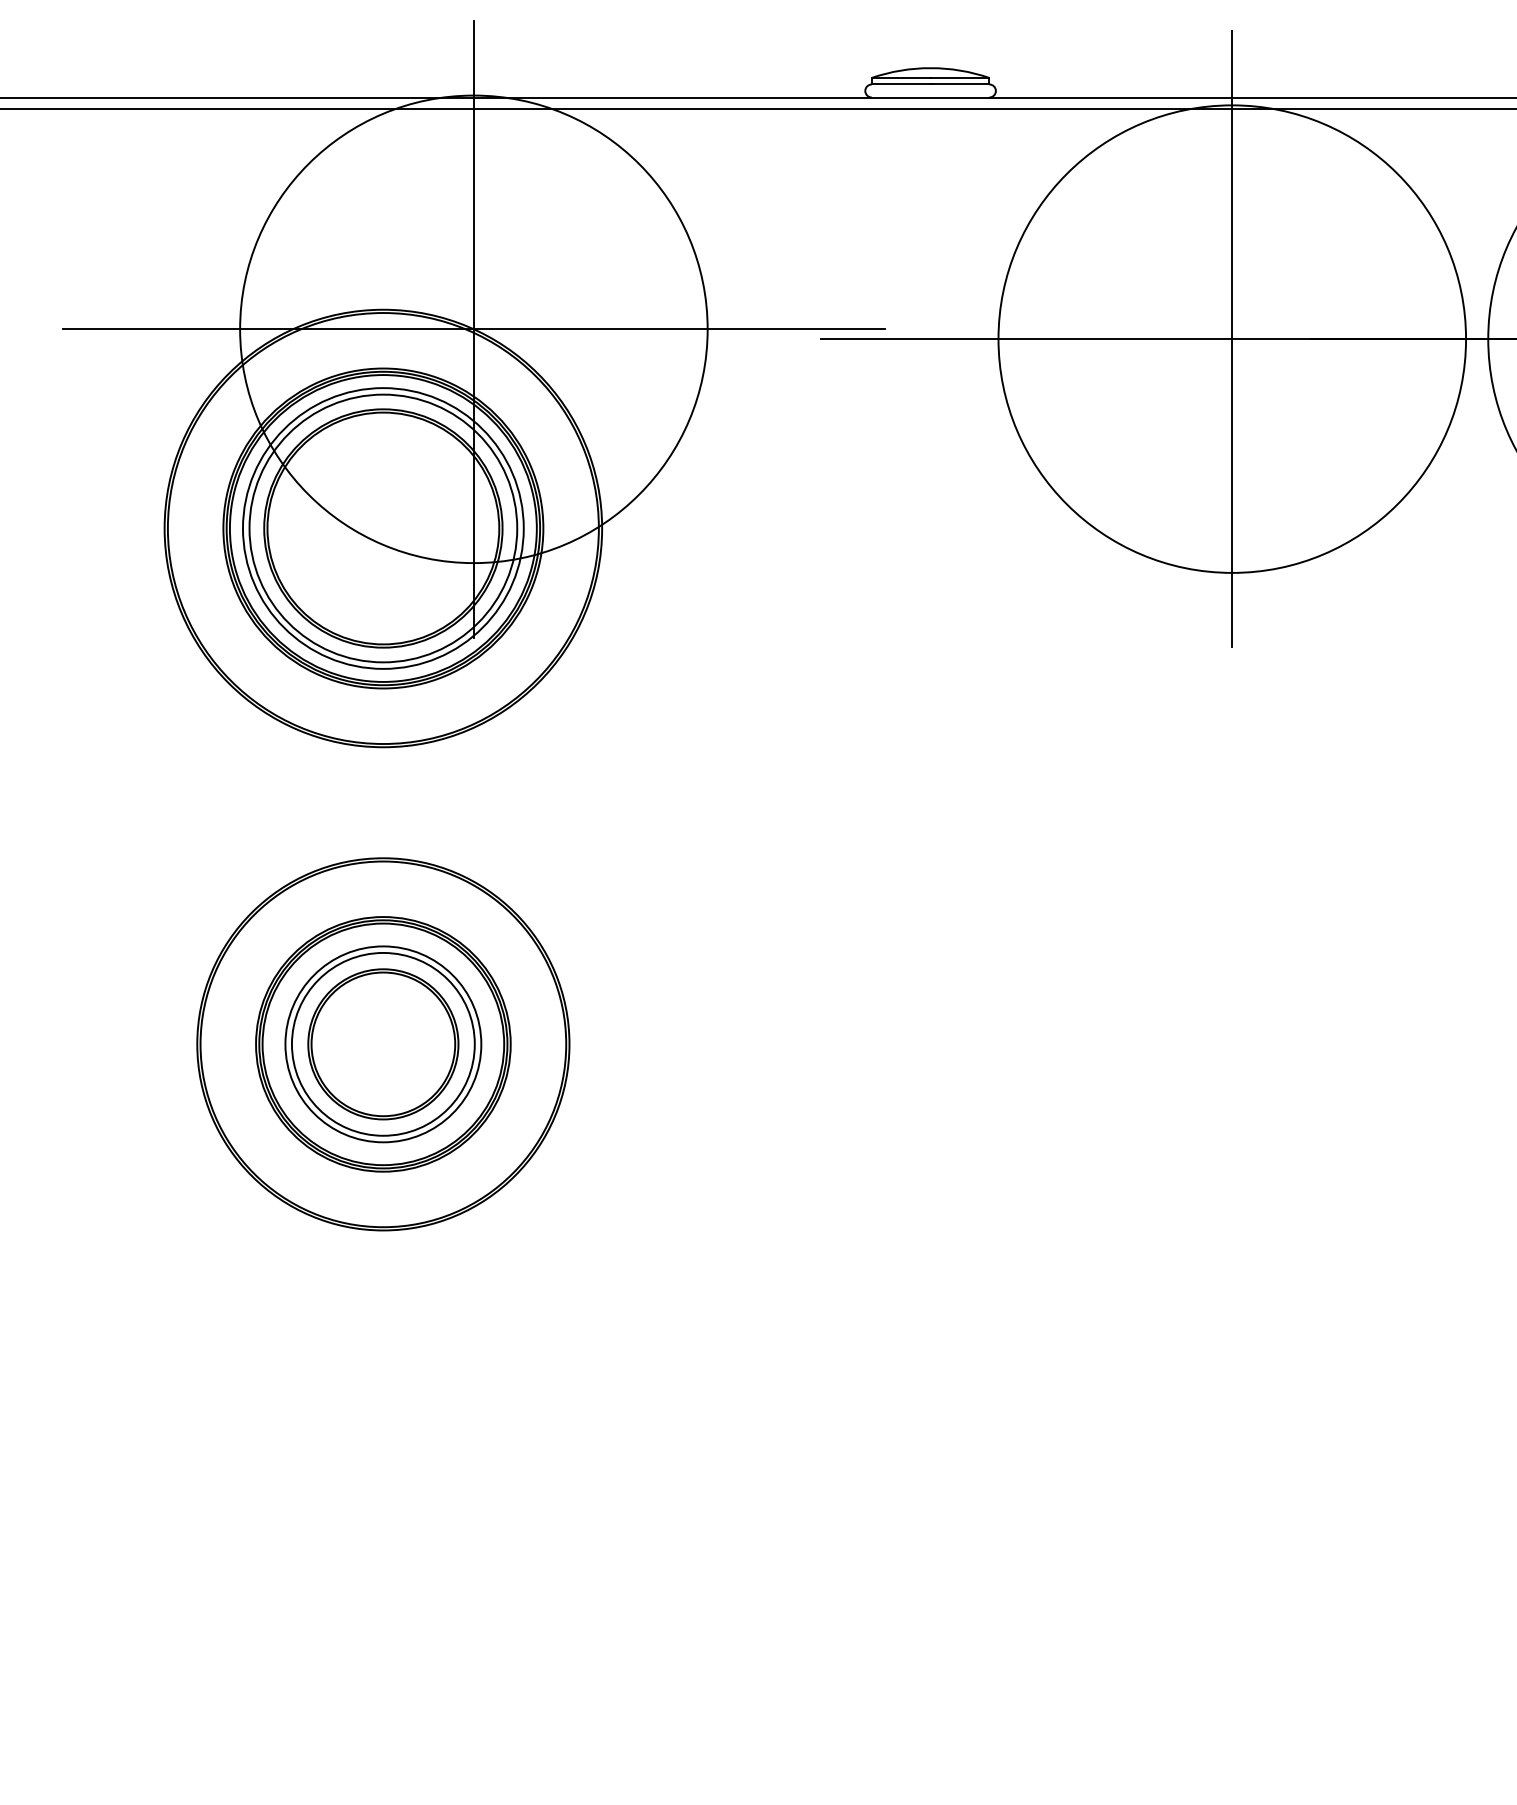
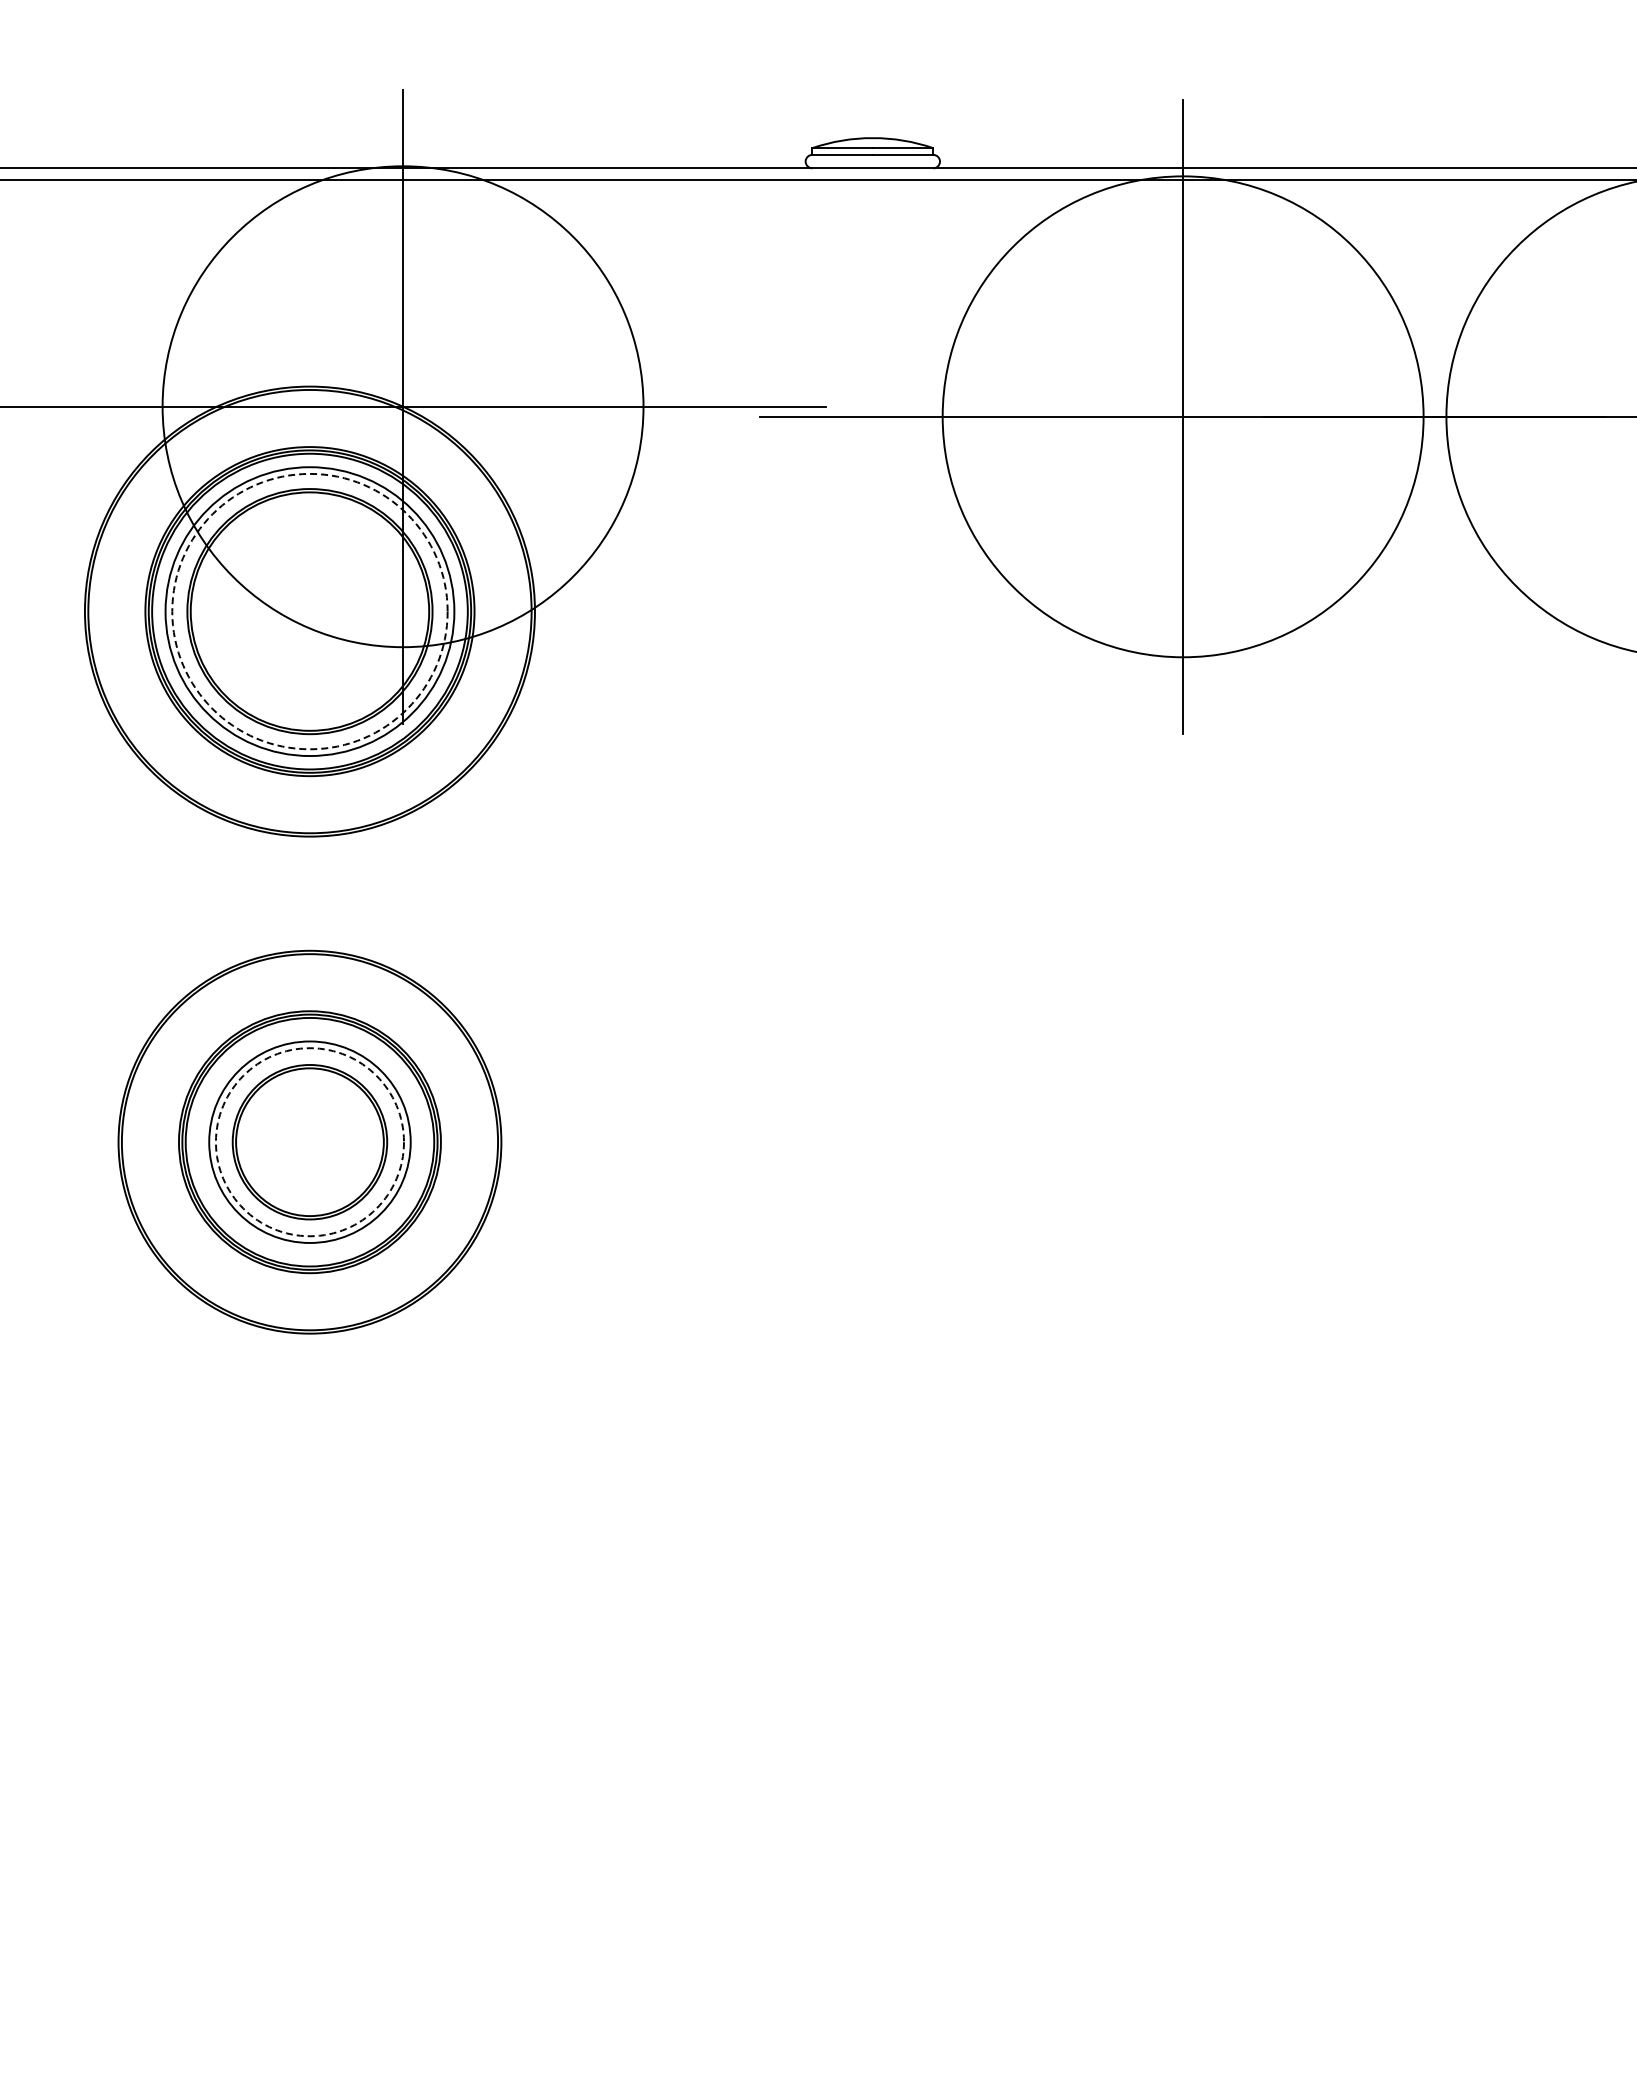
circle: (382, 528) -> (309, 611), solid -> dashed
circle: (382, 1044) -> (309, 1142), solid -> dashed

